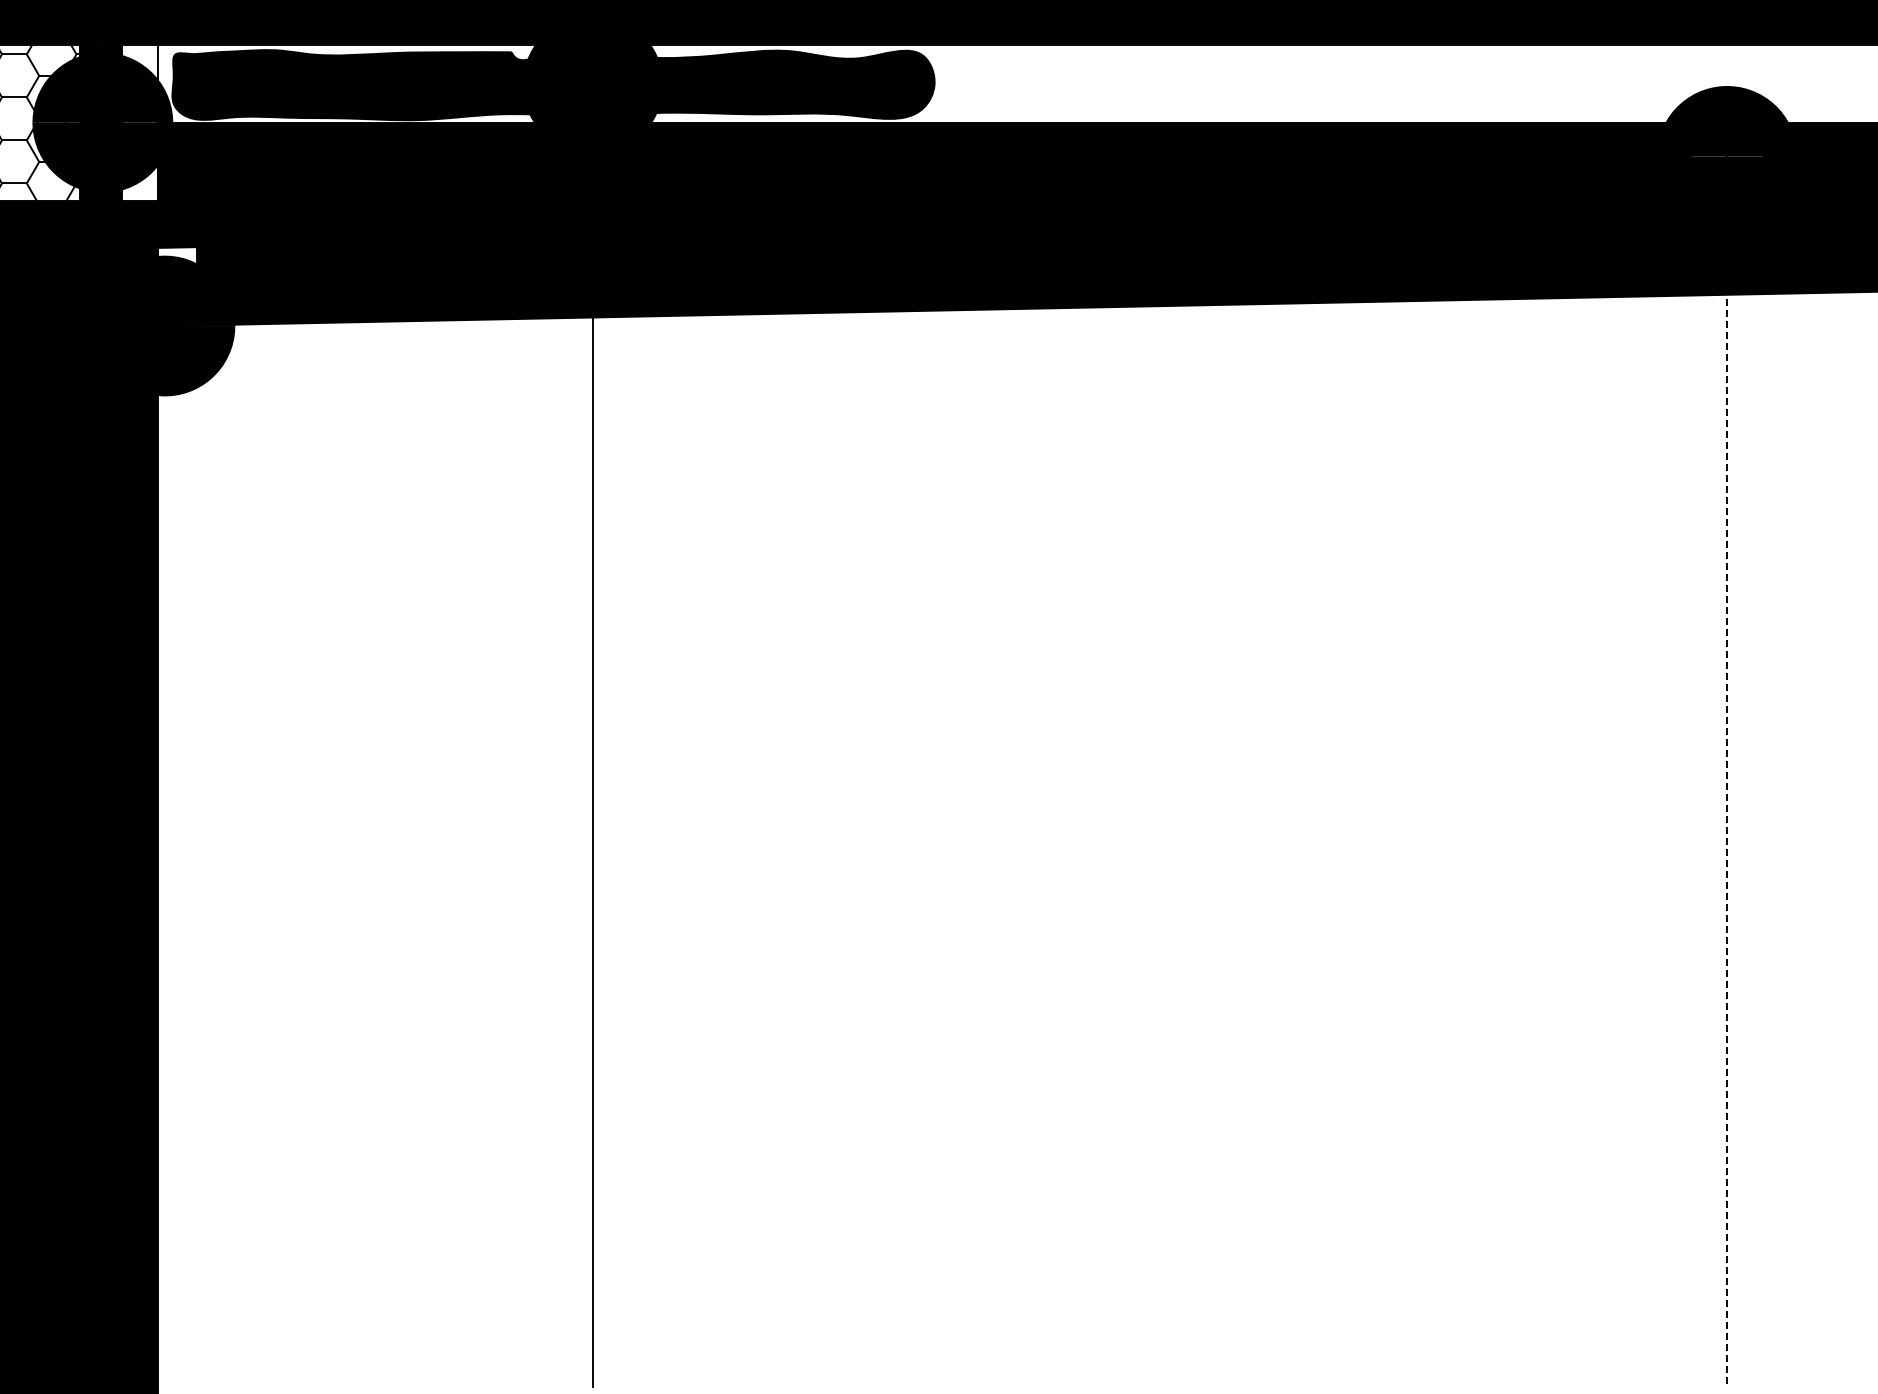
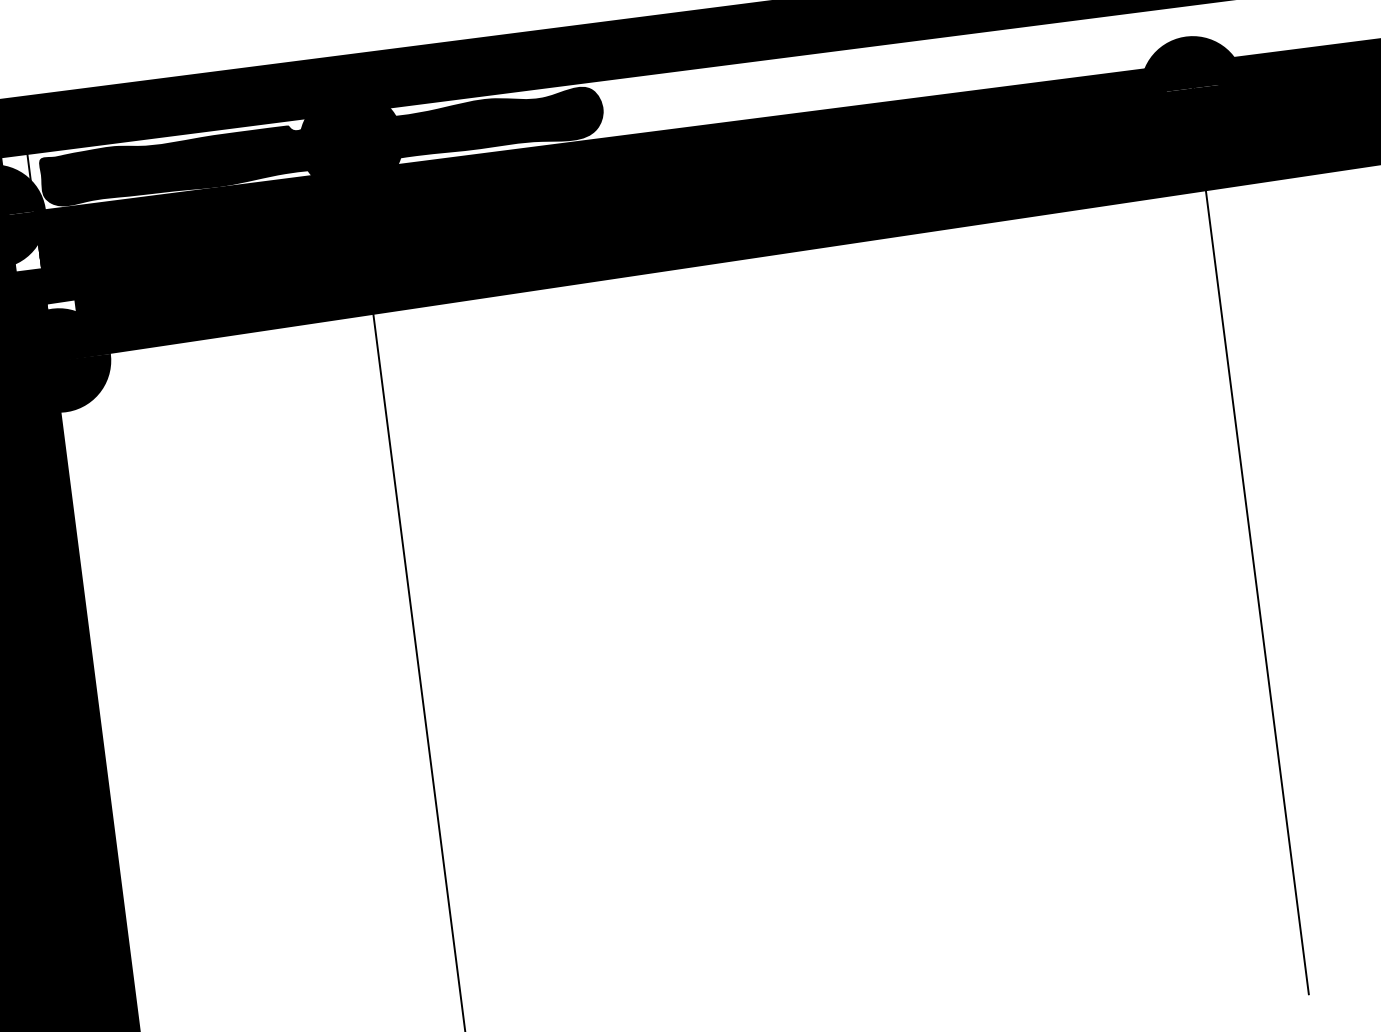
line: (1727, 772) -> (1251, 541), dashed -> solid

